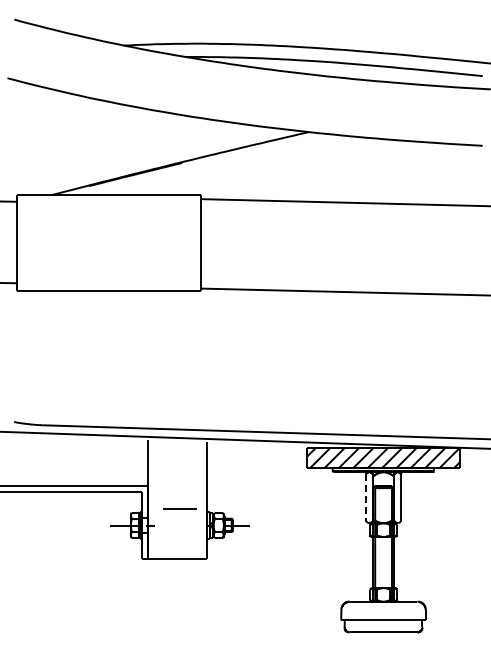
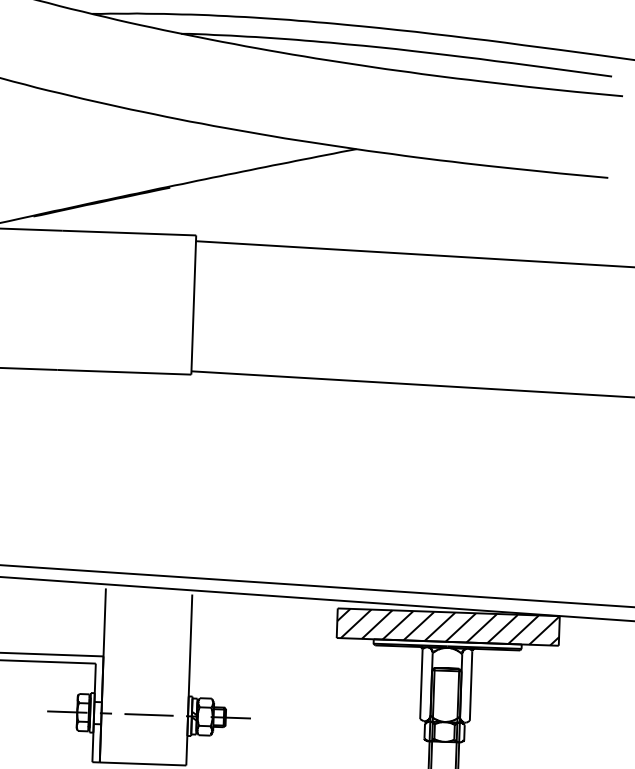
line: (366, 498) -> (421, 685), dashed -> solid
line: (179, 508) -> (148, 714), moved

